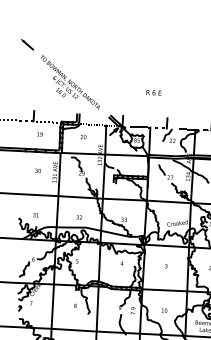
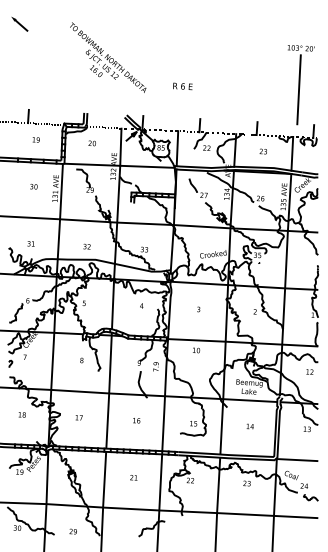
text: (70, 82) -> (108, 57), moved
text: (164, 310) -> (196, 350), moved

